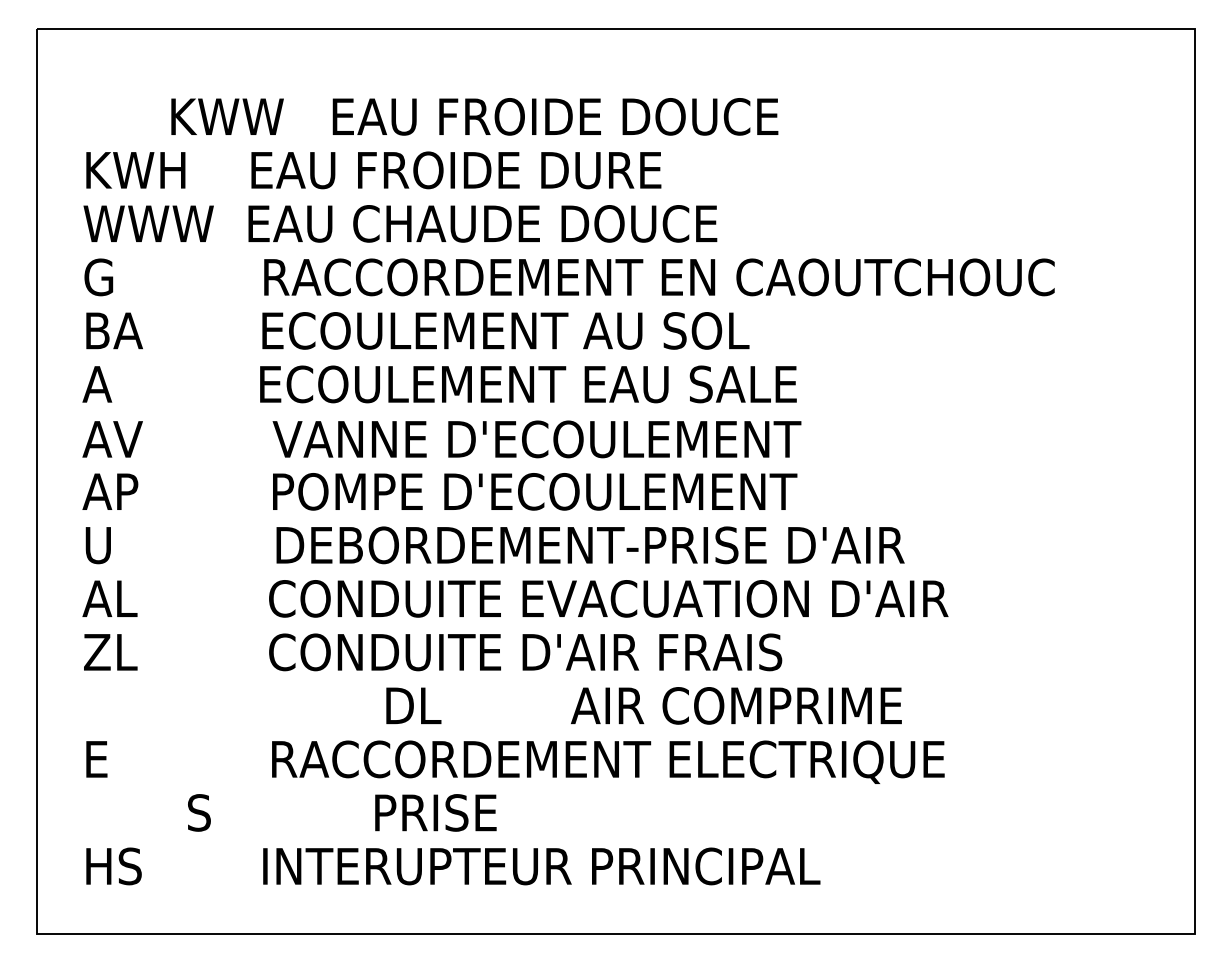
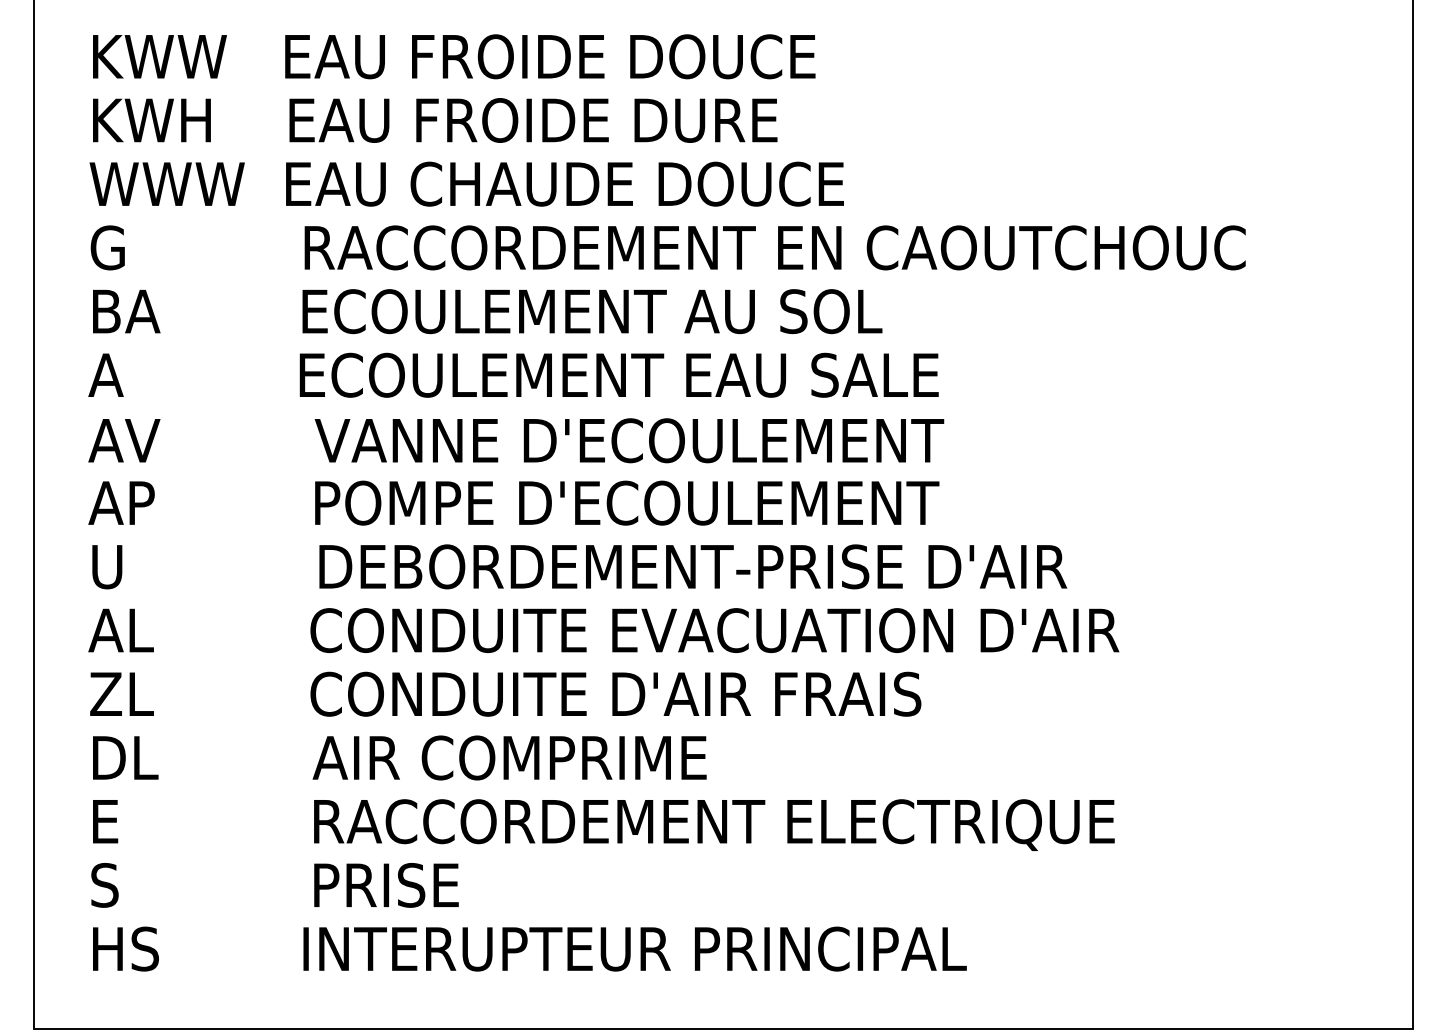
text: (474, 116) -> (453, 56), moved
text: (643, 705) -> (399, 757), moved
text: (342, 812) -> (275, 884), moved

